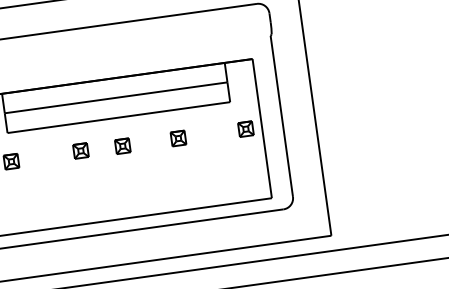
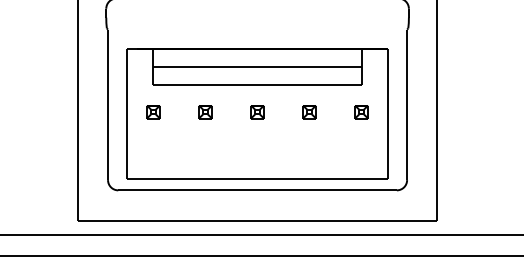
part: (245, 129) -> (361, 112), moved
part: (80, 151) -> (205, 112), moved

